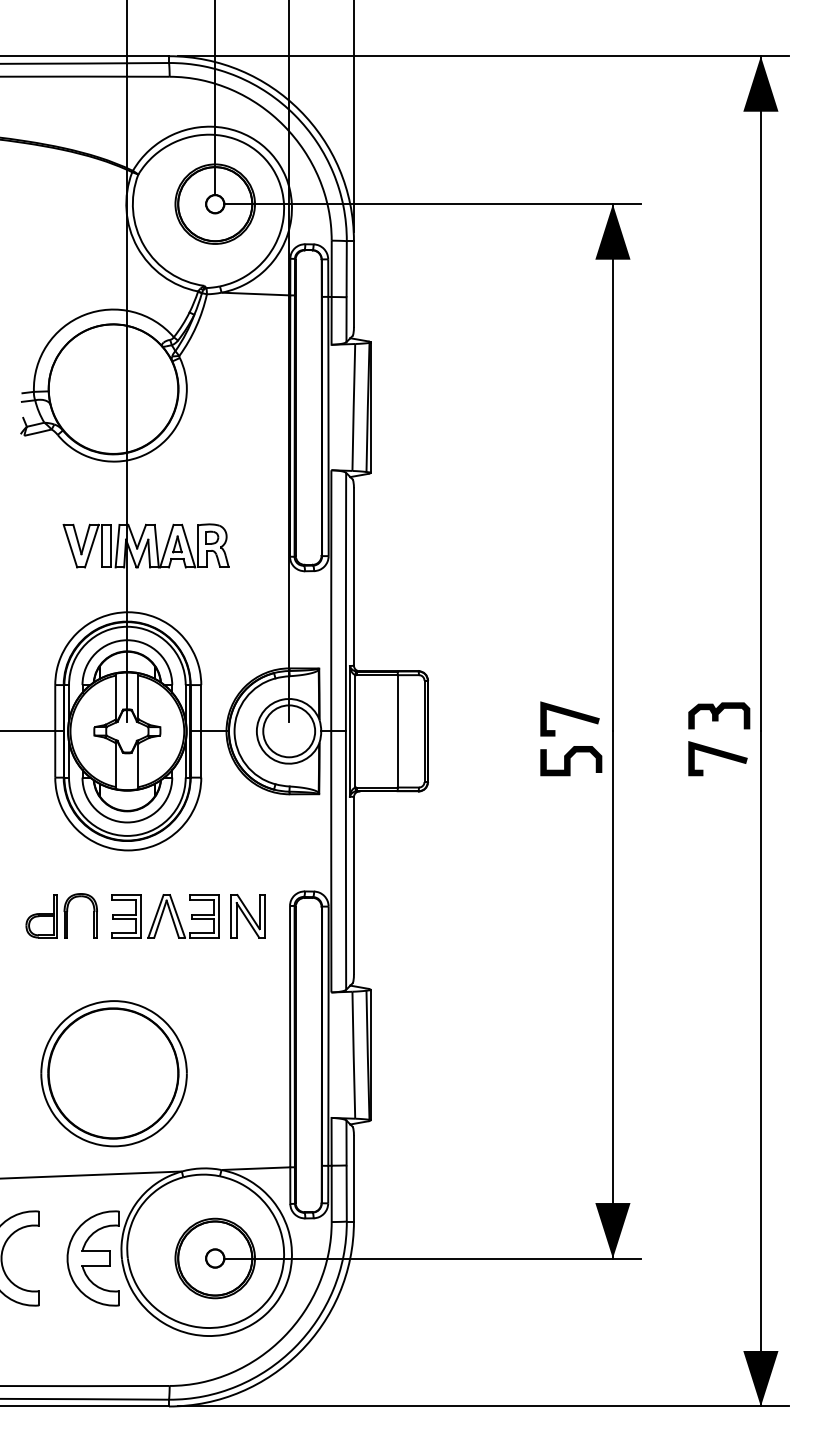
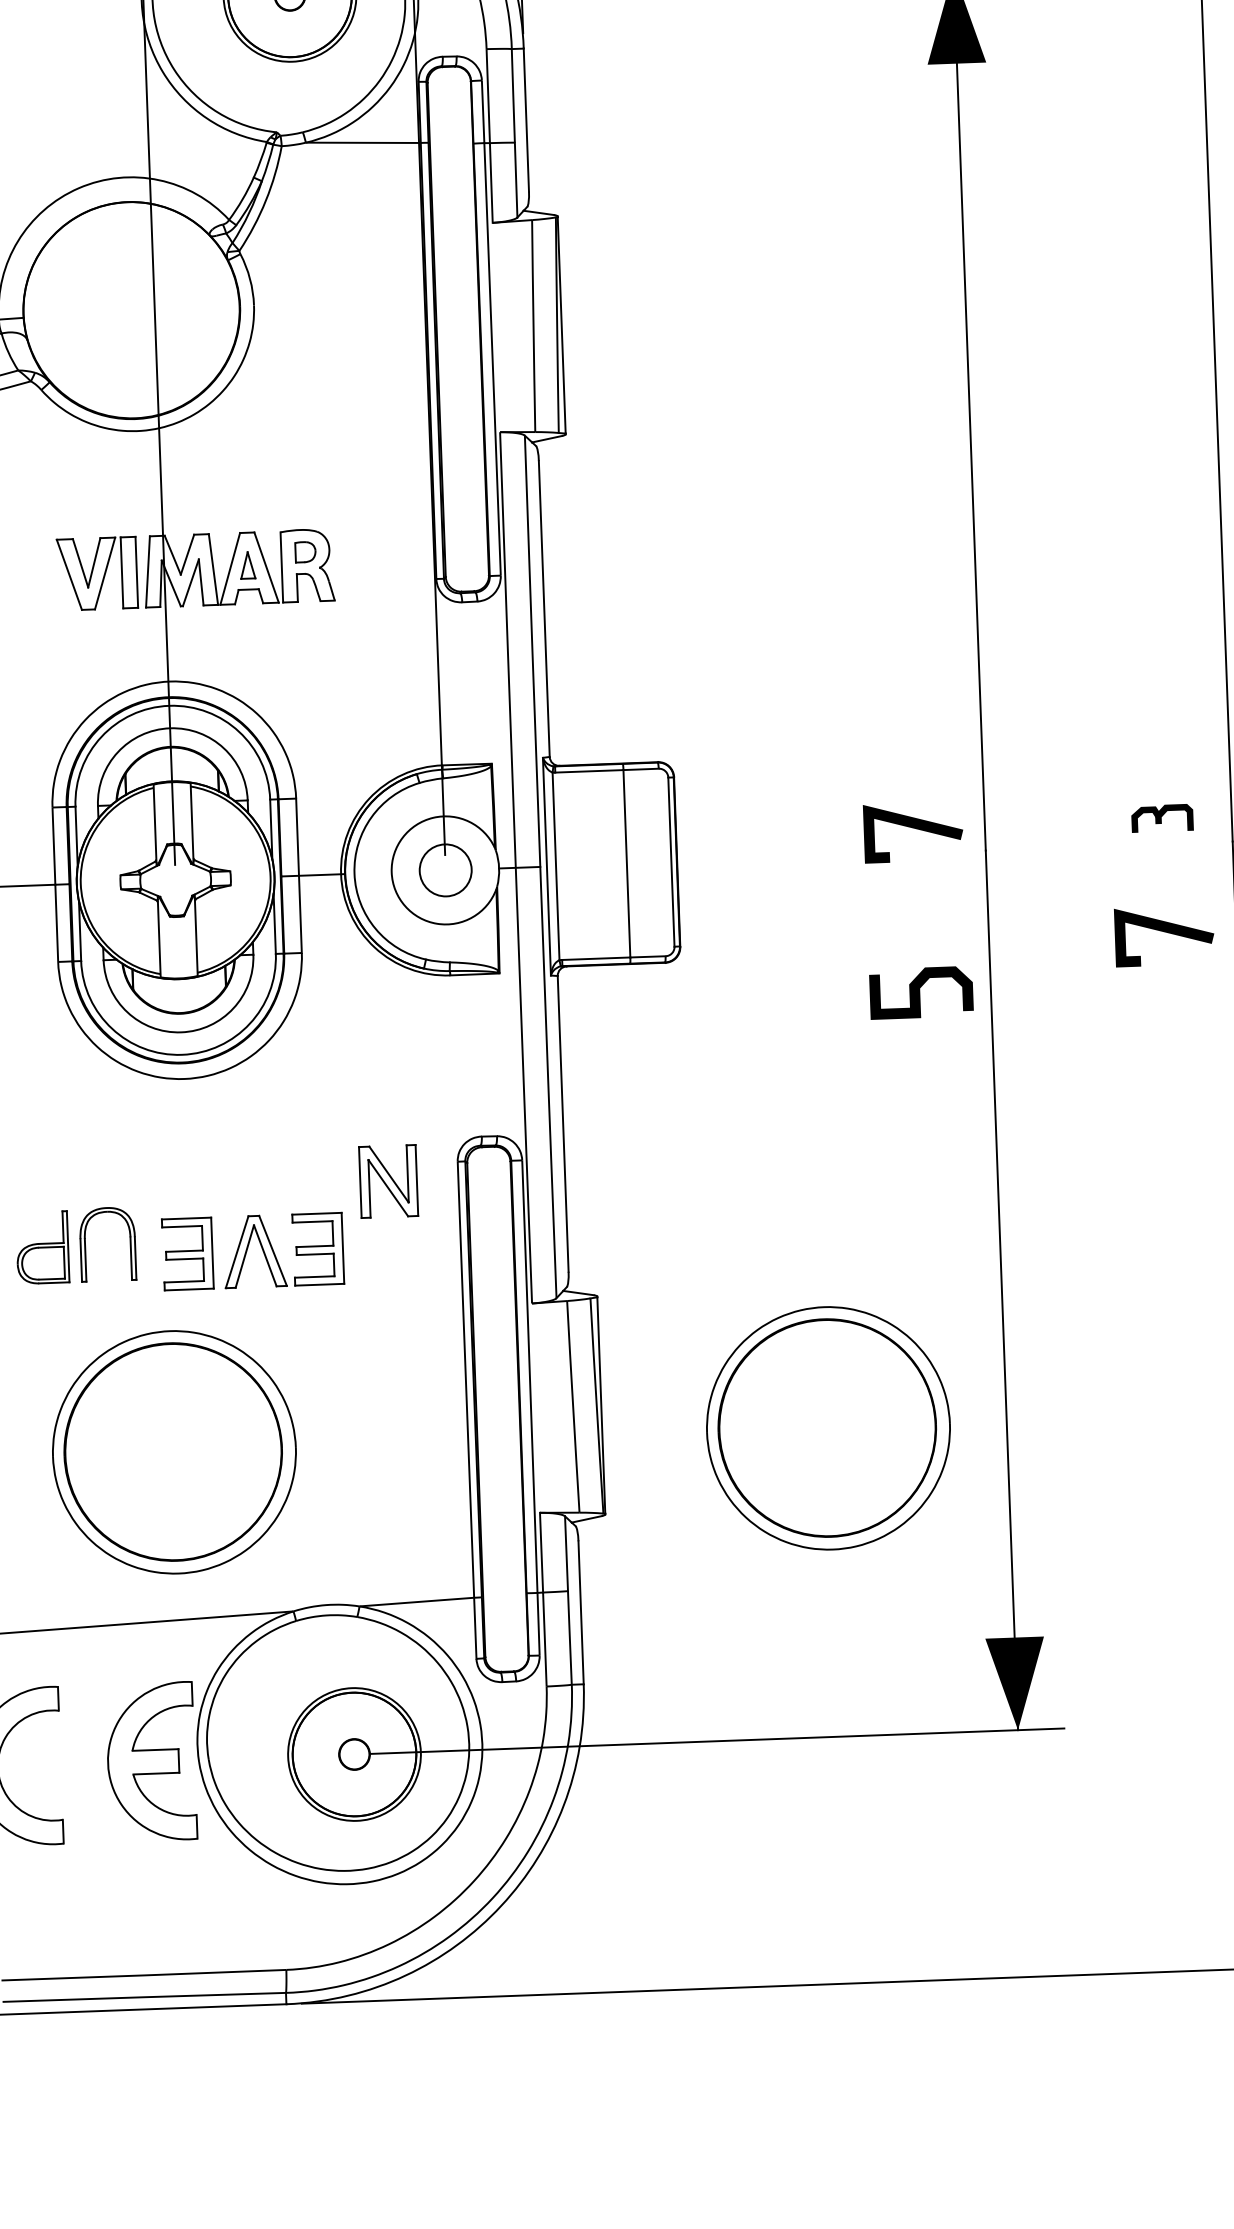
part: (719, 715) -> (1162, 817), size x0.6
circle: (289, 731) -> (446, 870), size x0.6
line: (718, 756) -> (1165, 932), moved
curve: (570, 761) -> (920, 993), moved
part: (61, 915) -> (75, 1245), moved
part: (165, 916) -> (252, 1251), moved
part: (505, 1073) -> (827, 1428), added

